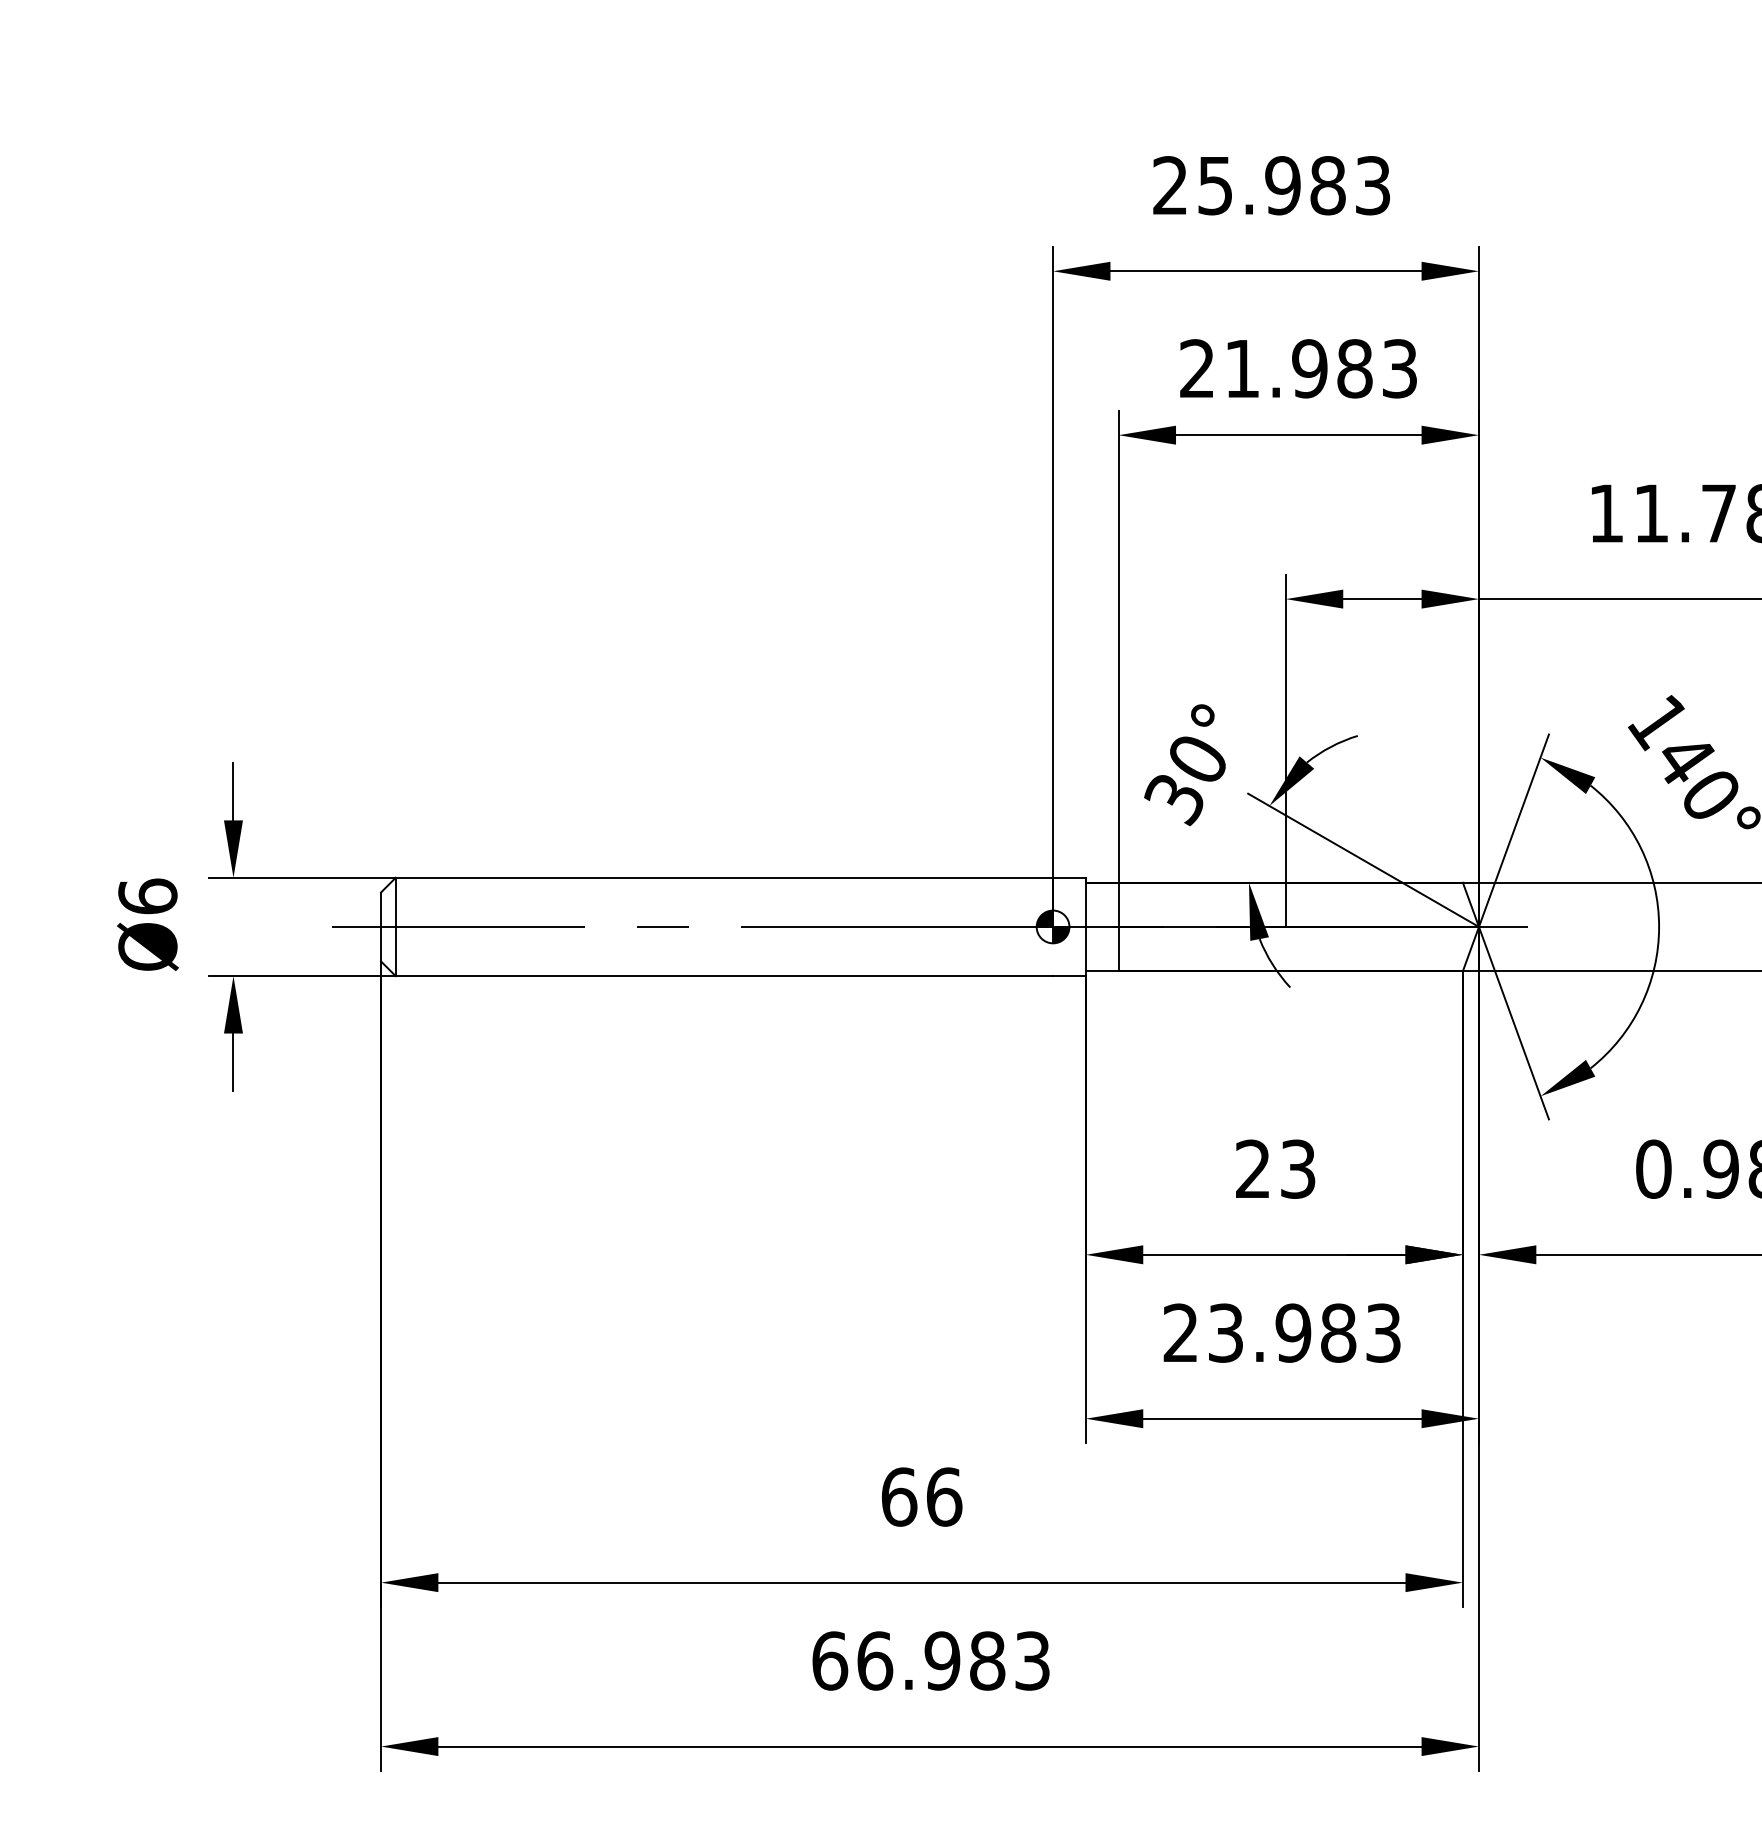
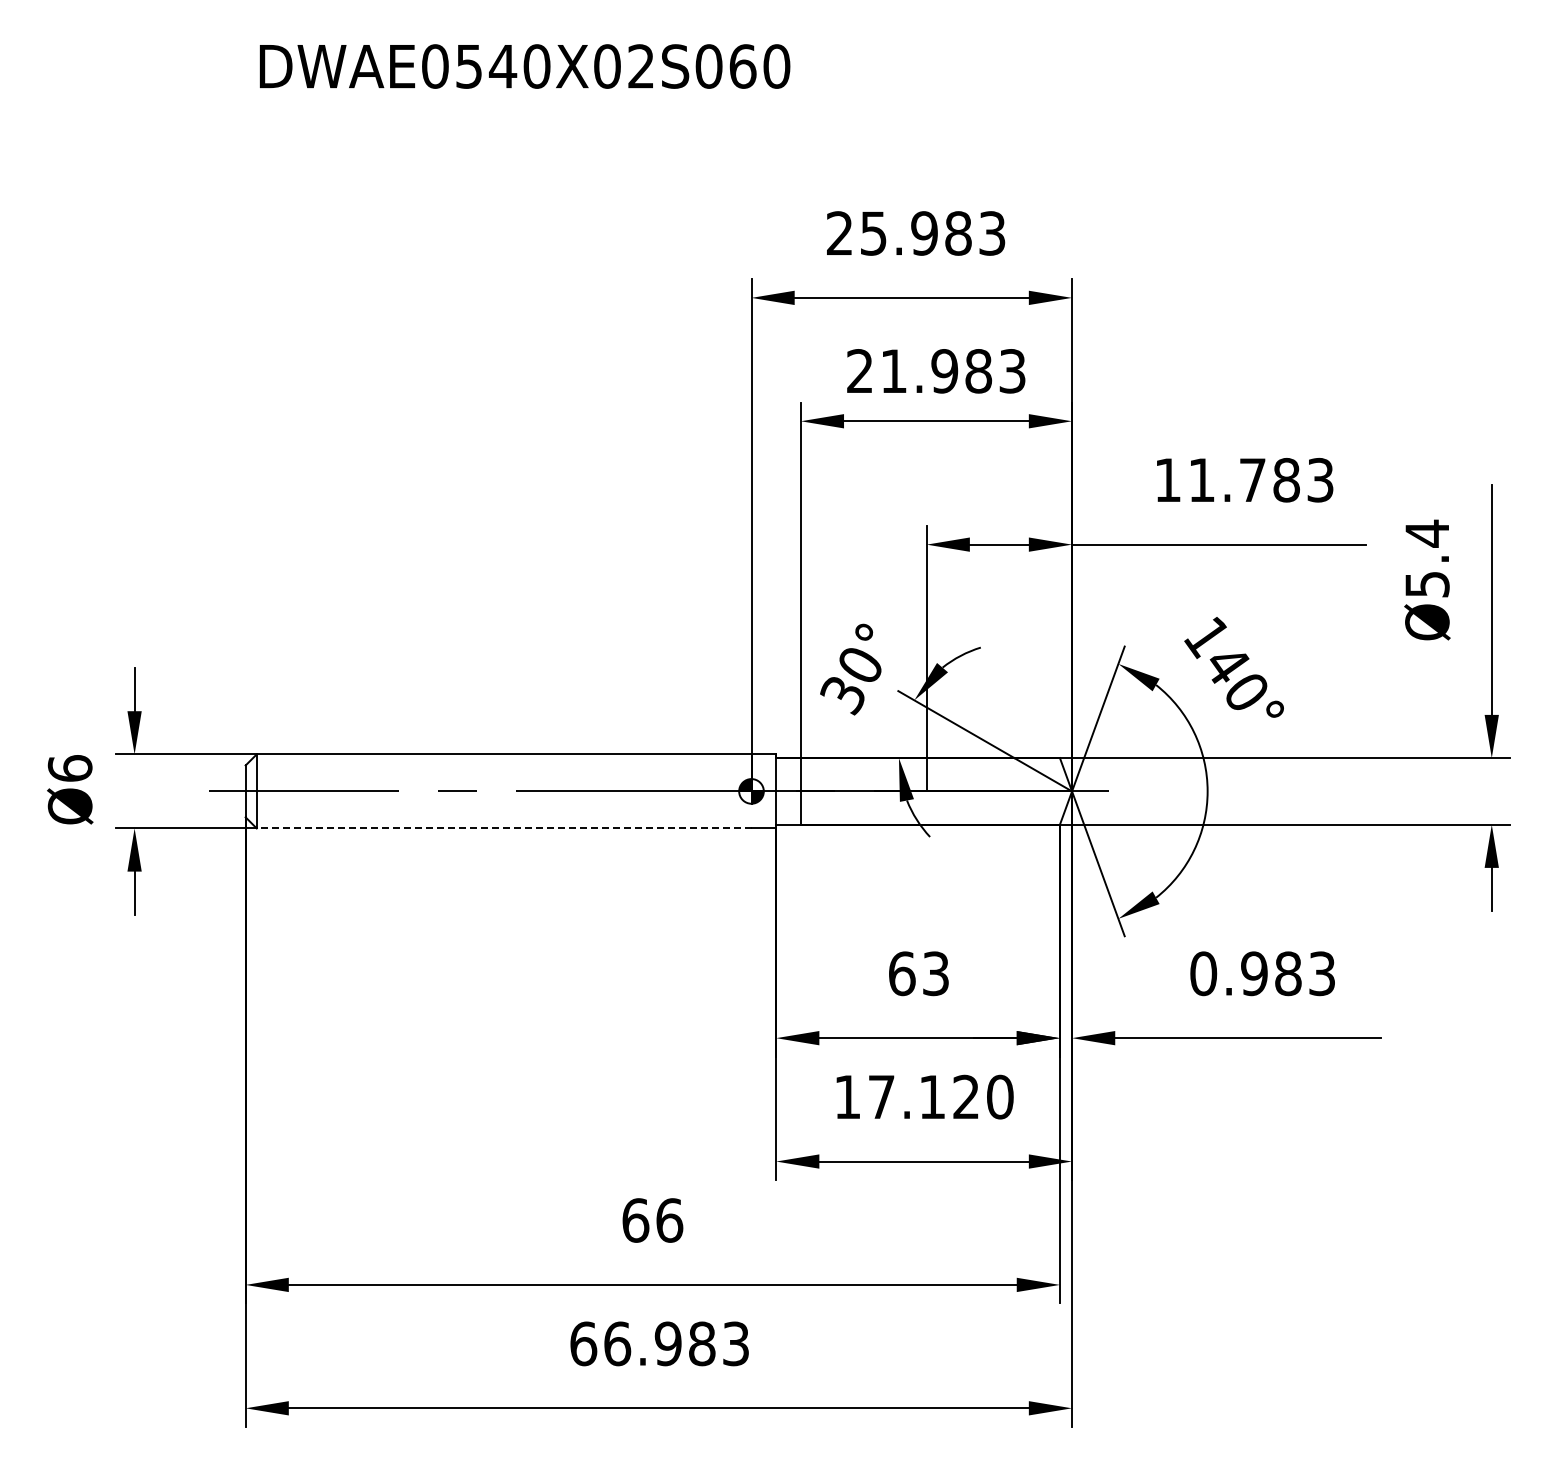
line: (723, 976) -> (503, 828), solid -> dashed
text: (1253, 1168) -> (902, 973), 23 -> 63
text: (1281, 1332) -> (923, 1096), 23.983 -> 17.120

